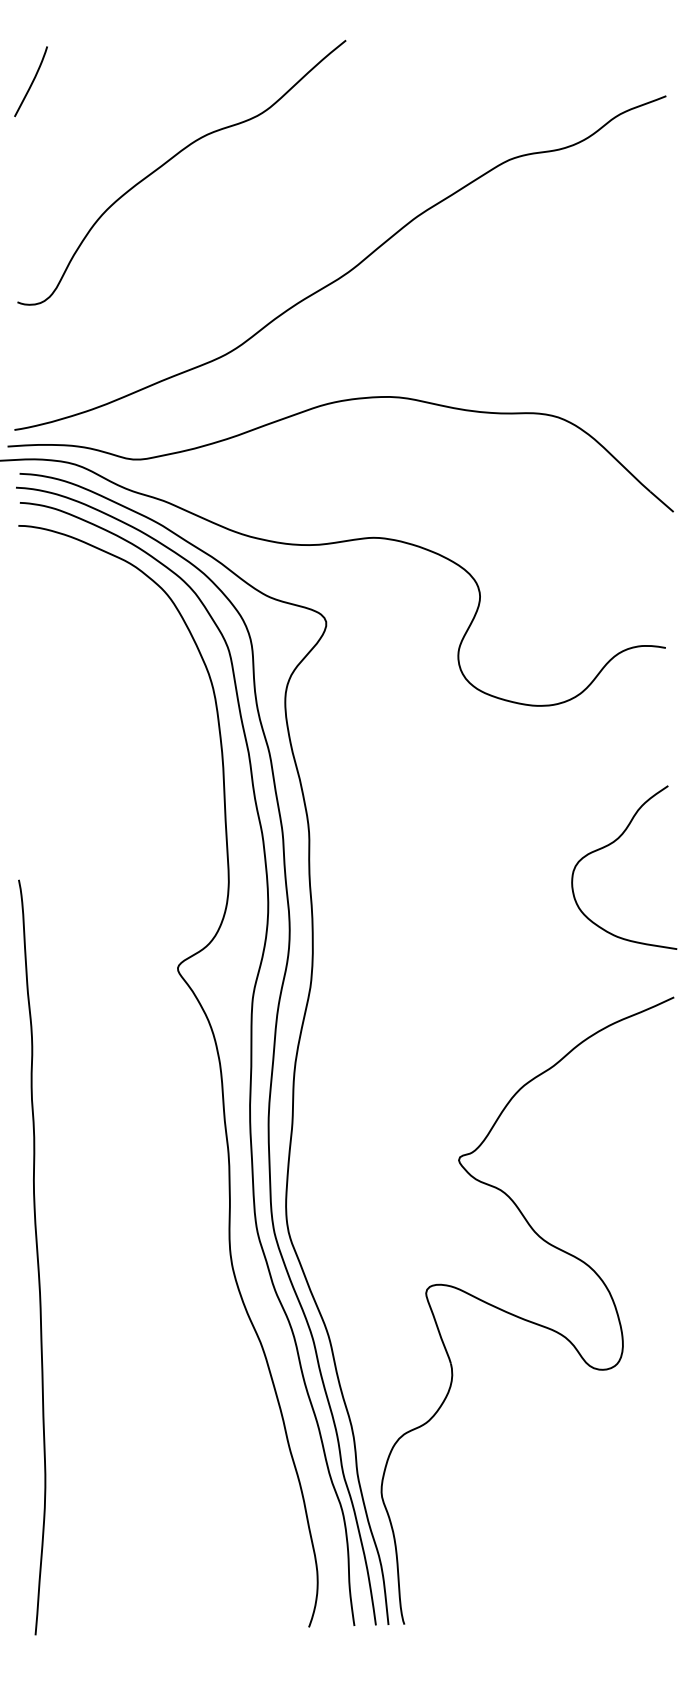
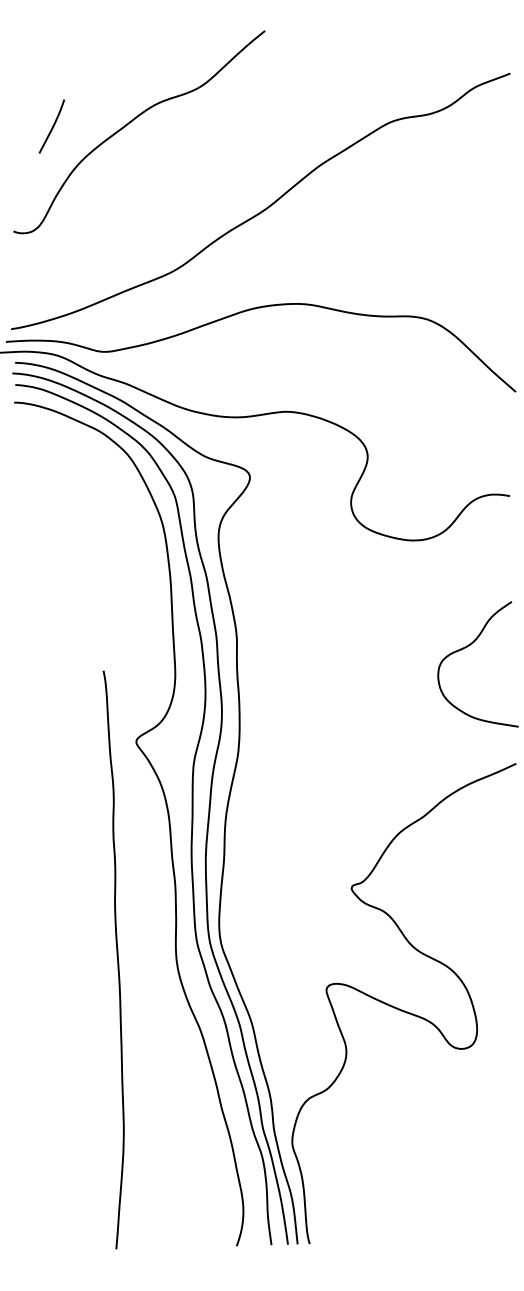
curve: (31, 81) -> (52, 126), moved
curve: (37, 1256) -> (117, 959), moved

